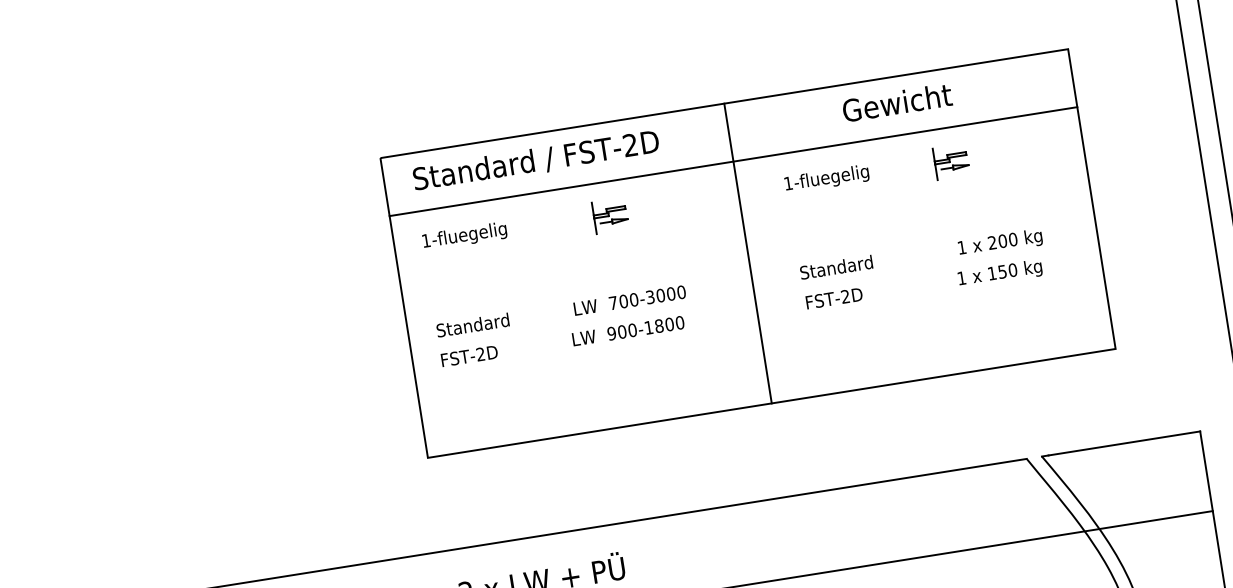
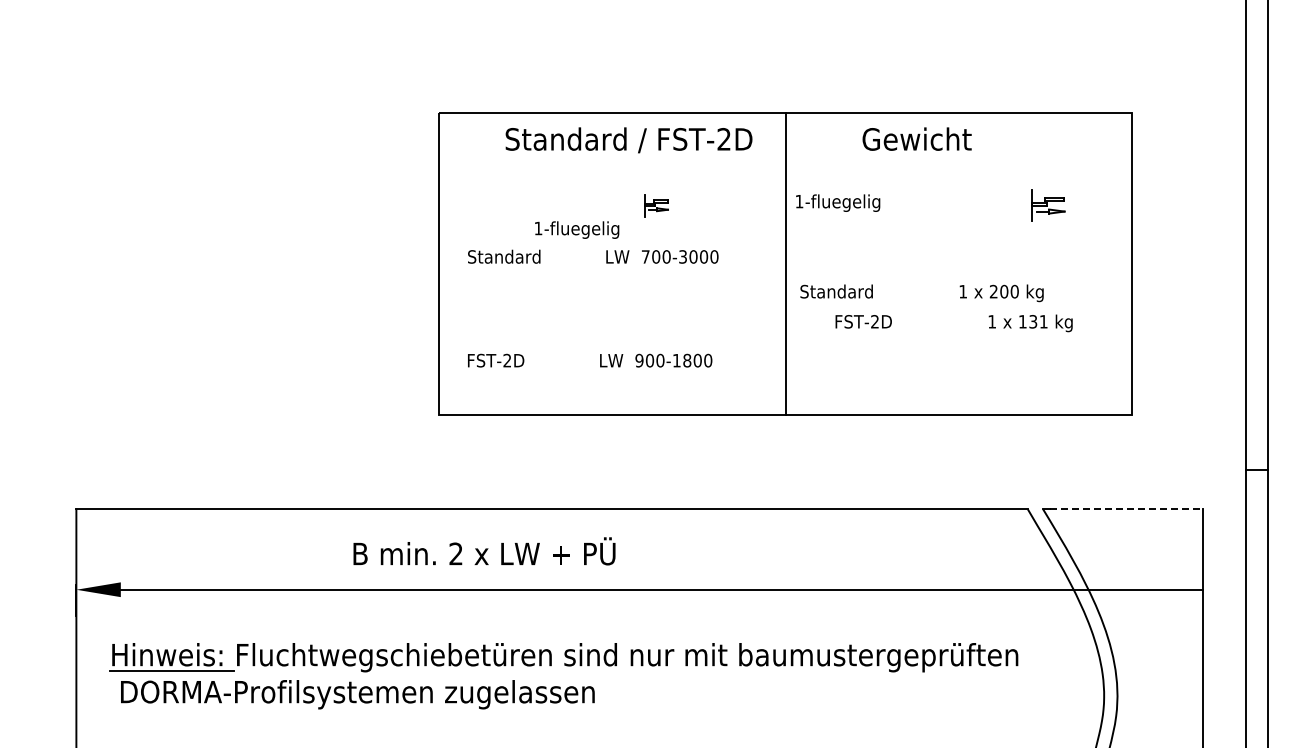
text: (896, 102) -> (916, 138), moved
text: (535, 161) -> (628, 140), moved
line: (733, 161) -> (785, 171), removed
part: (951, 161) -> (1048, 205), moved
text: (827, 178) -> (838, 202), moved
part: (610, 215) -> (656, 205), size x0.7
text: (465, 235) -> (577, 229), moved
text: (920, 256) -> (921, 293), moved
text: (1007, 270) -> (1038, 321), 150 -> 131
text: (561, 310) -> (593, 256), moved
text: (563, 341) -> (590, 360), moved
line: (1124, 443) -> (1126, 509), solid -> dashed

